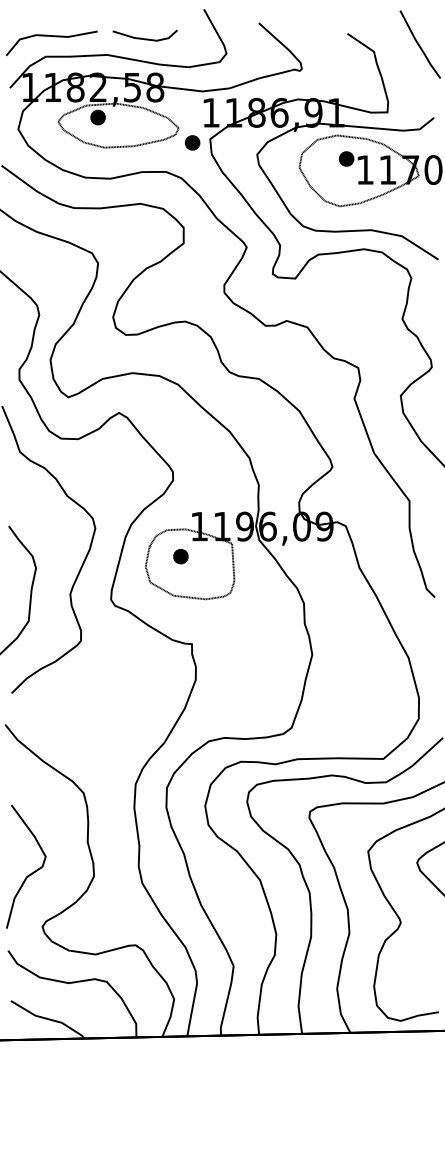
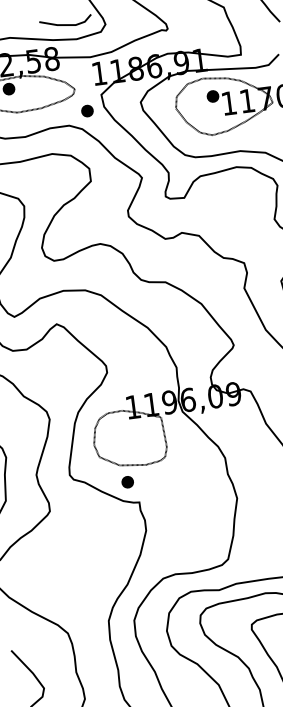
line: (144, 38) -> (65, 24), moved
part: (192, 142) -> (87, 110), moved
part: (180, 556) -> (127, 482), moved

